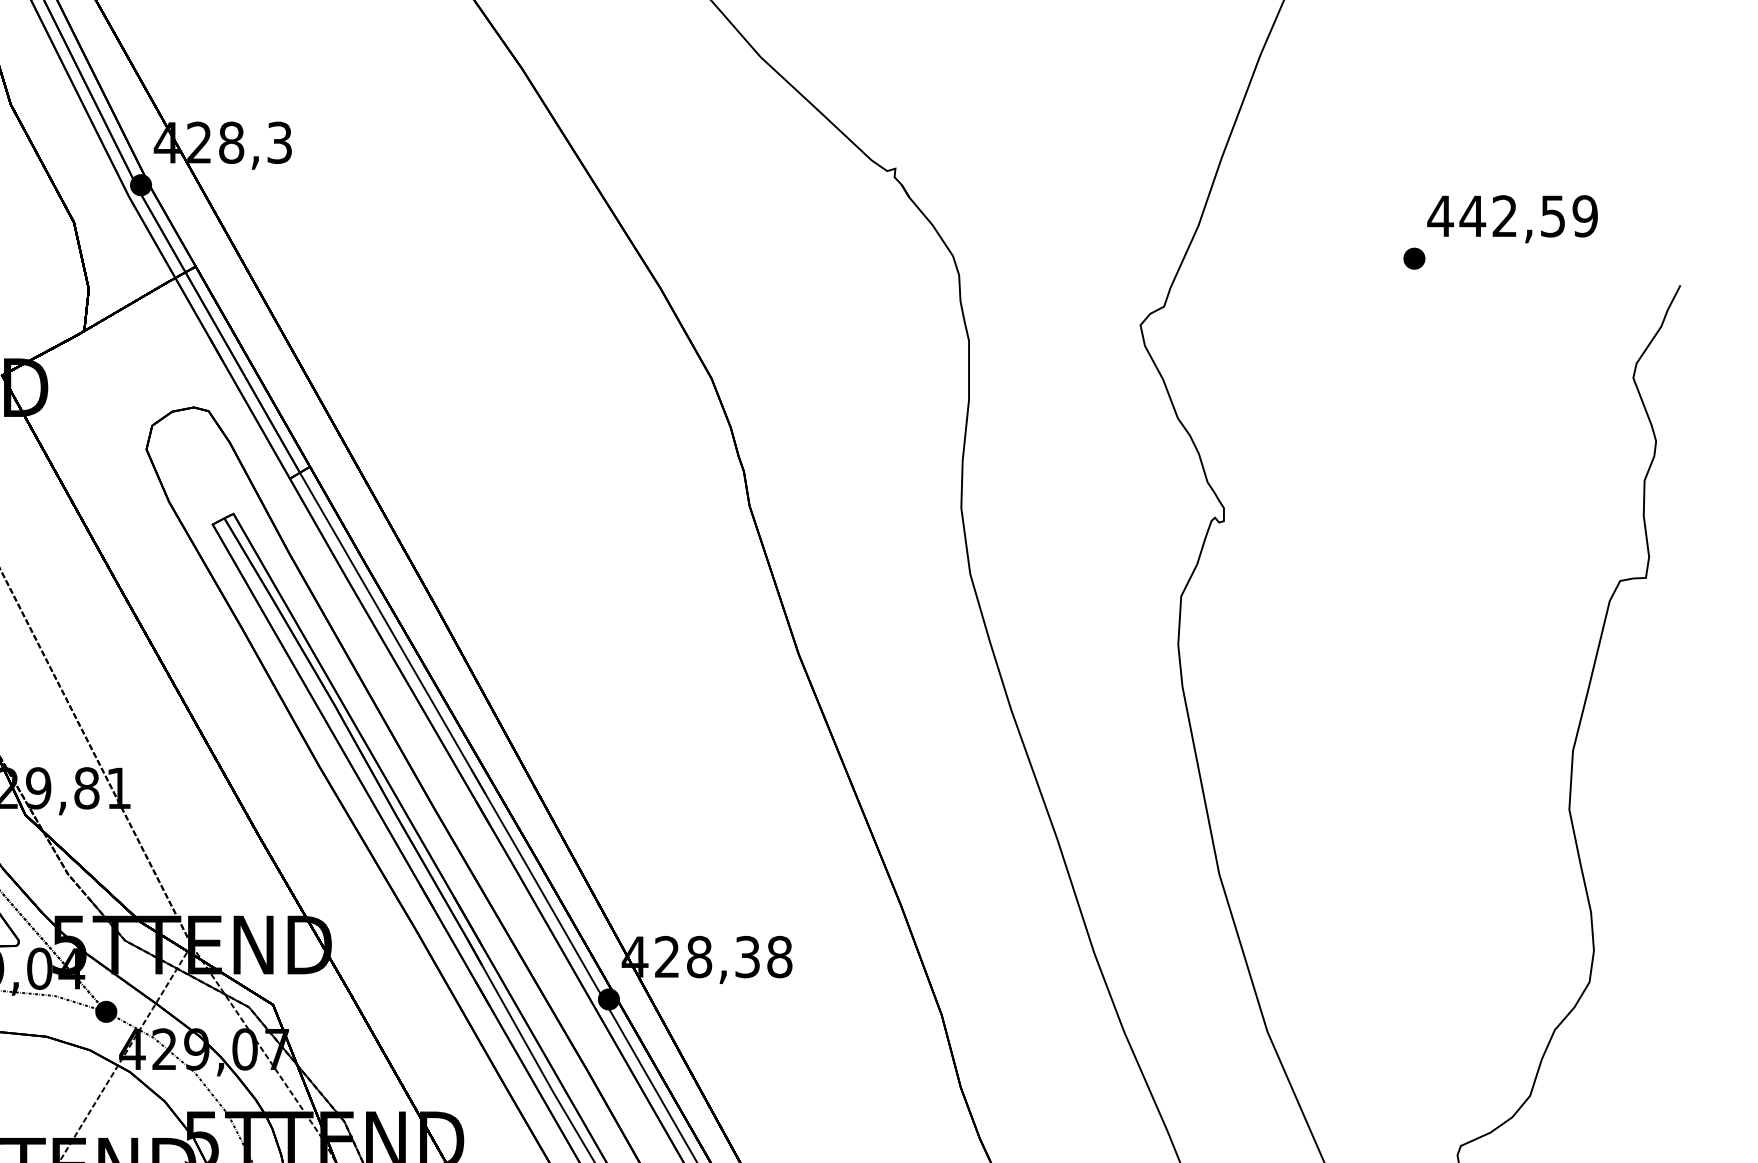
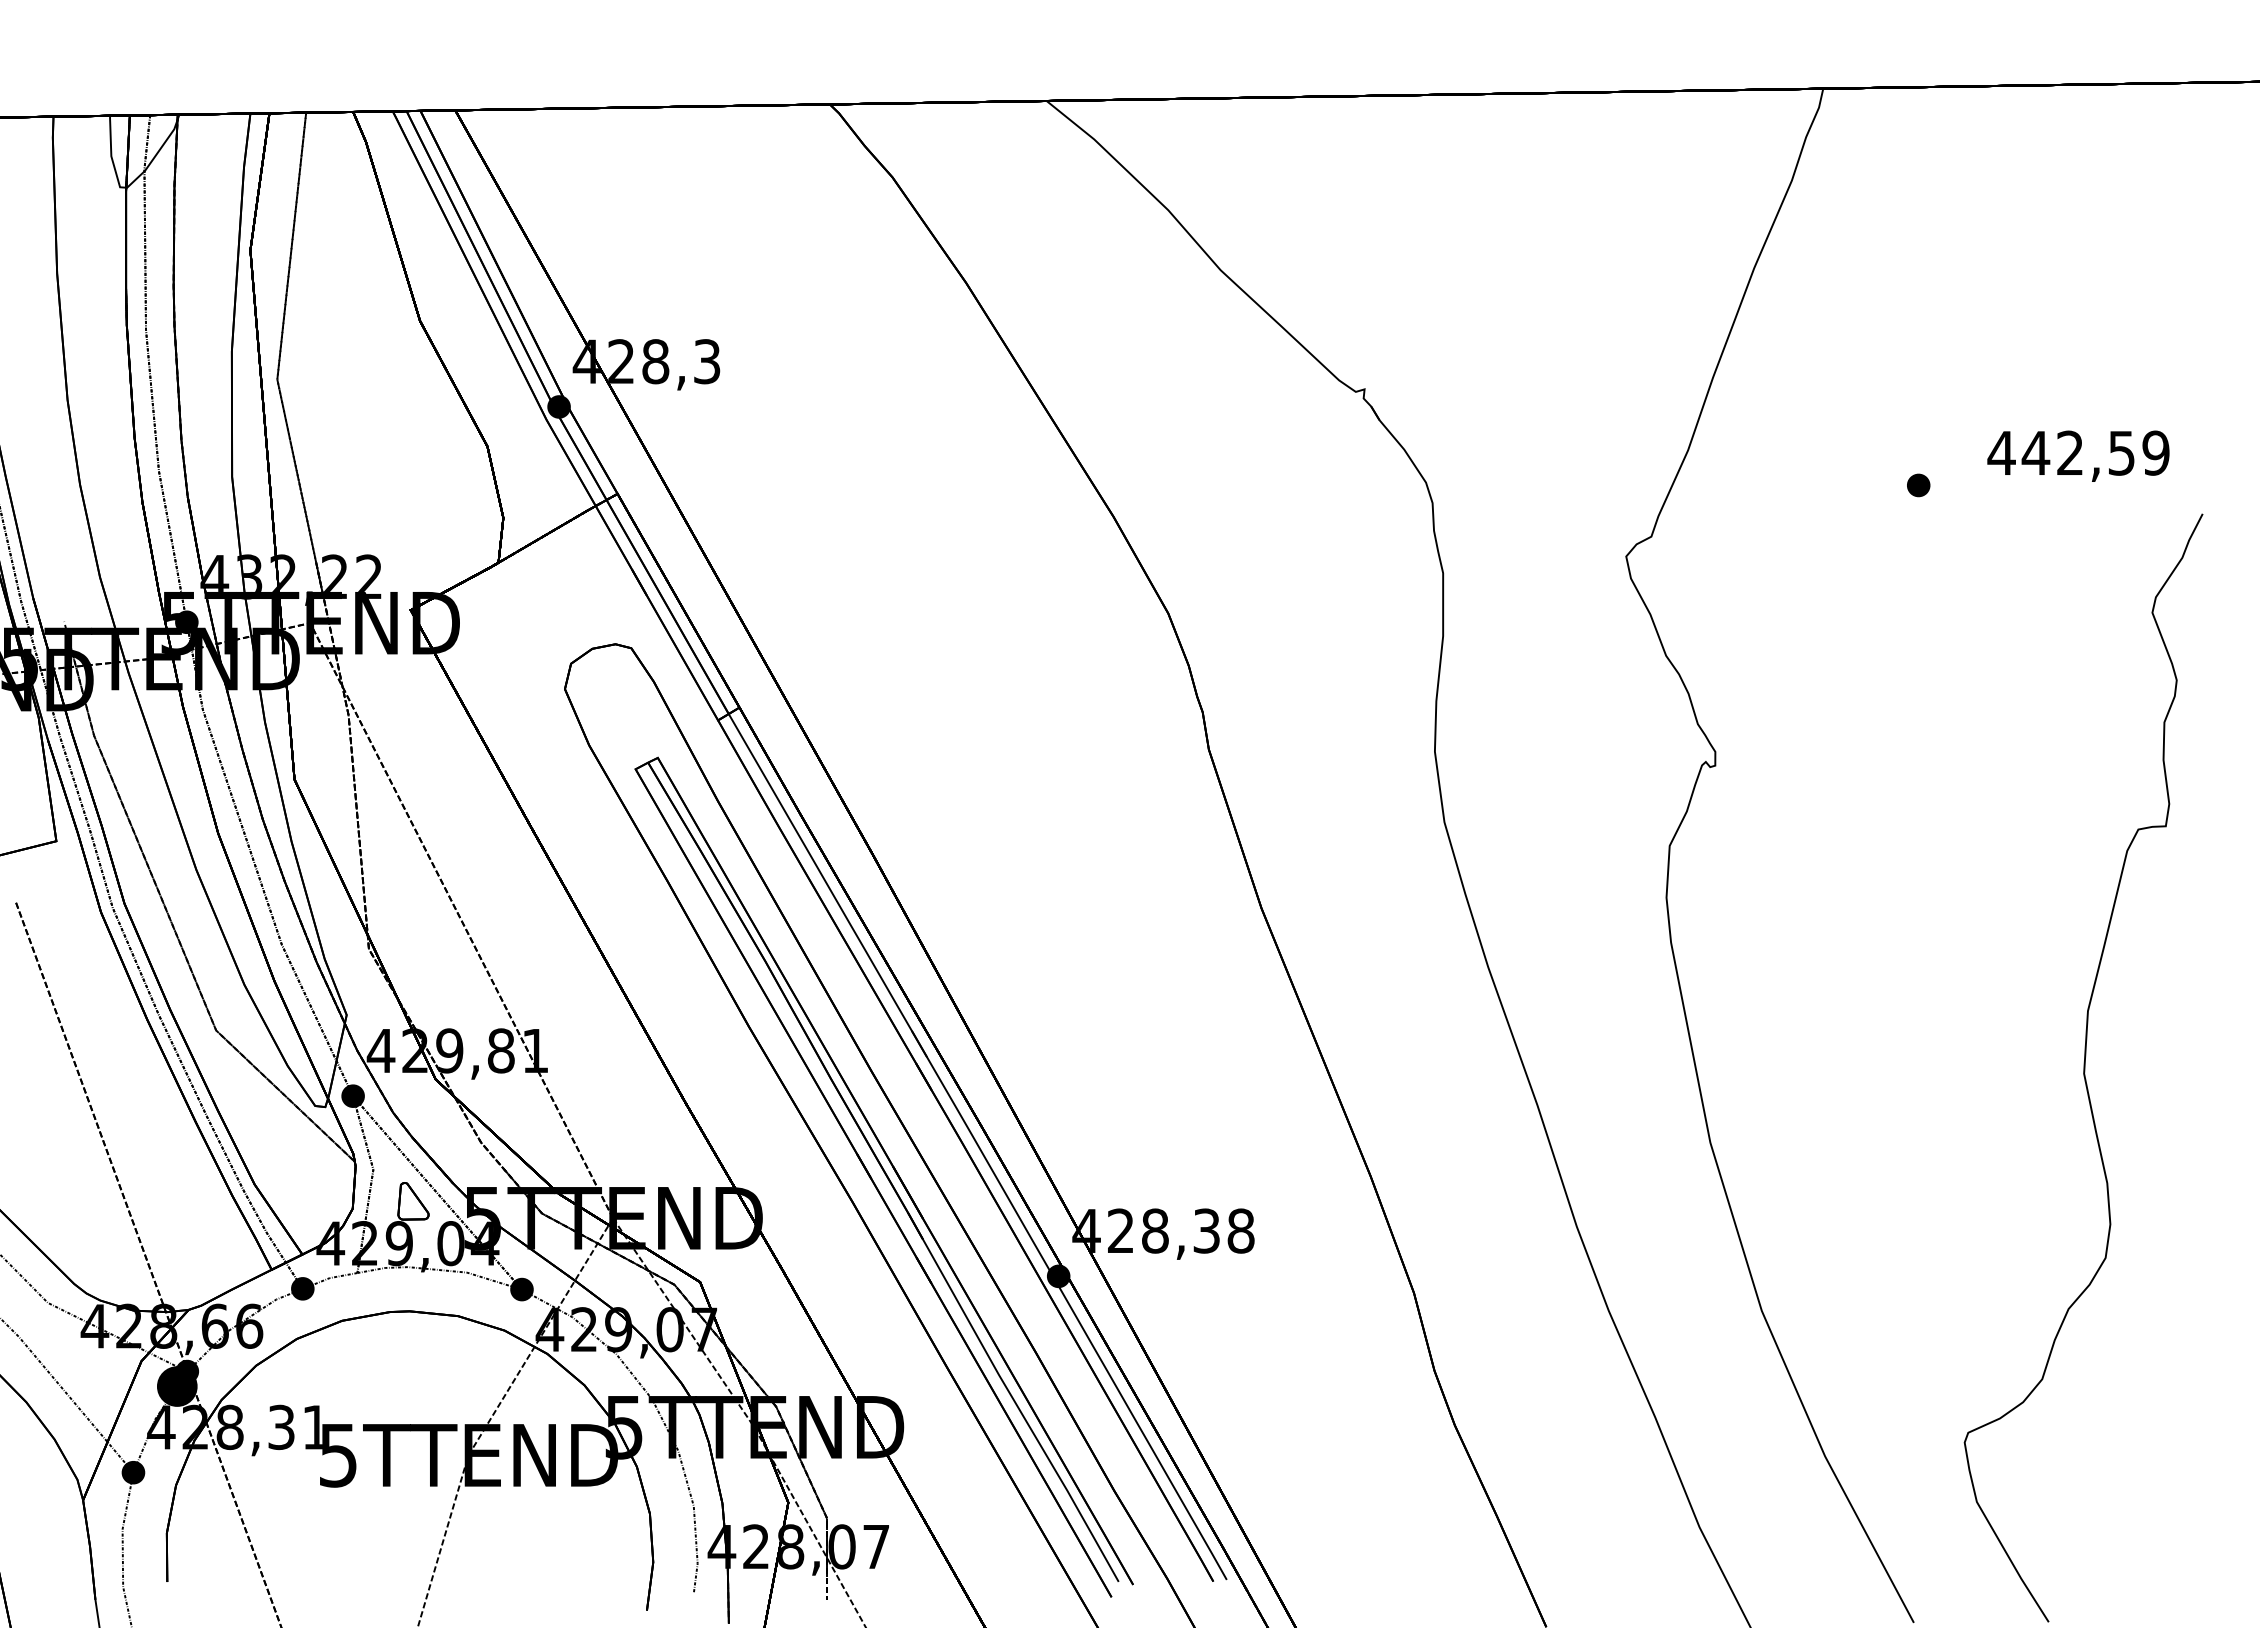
text: (1512, 218) -> (2078, 455), moved

